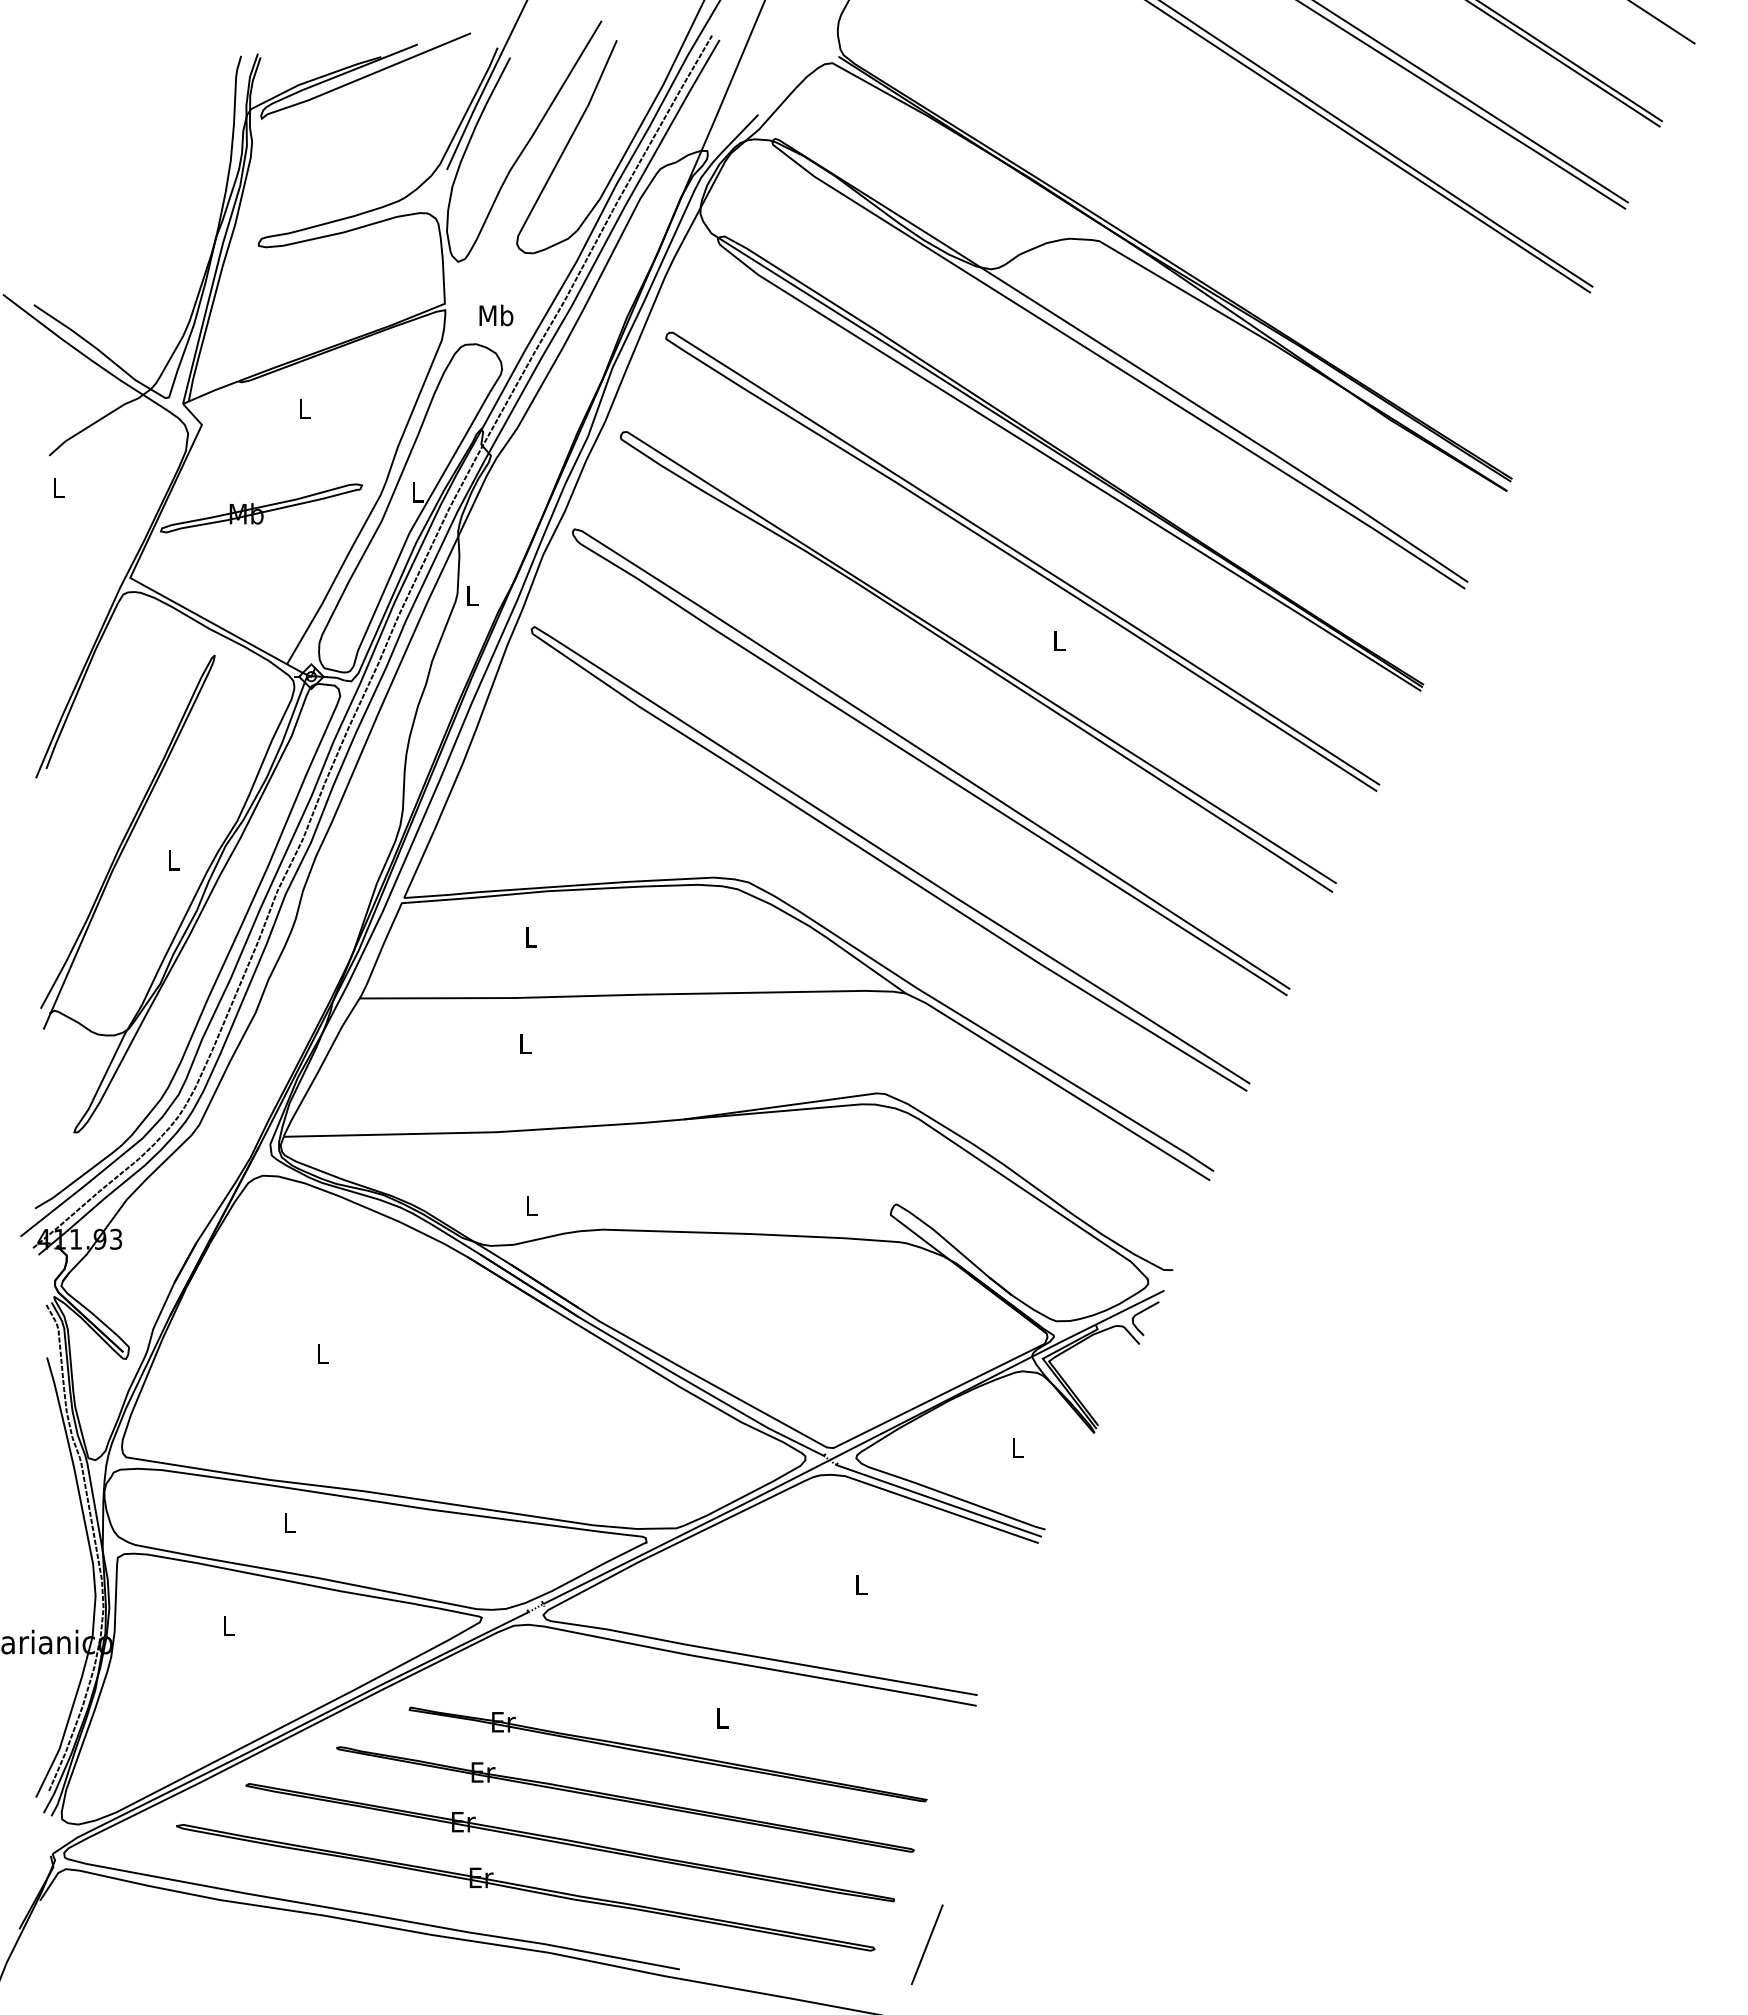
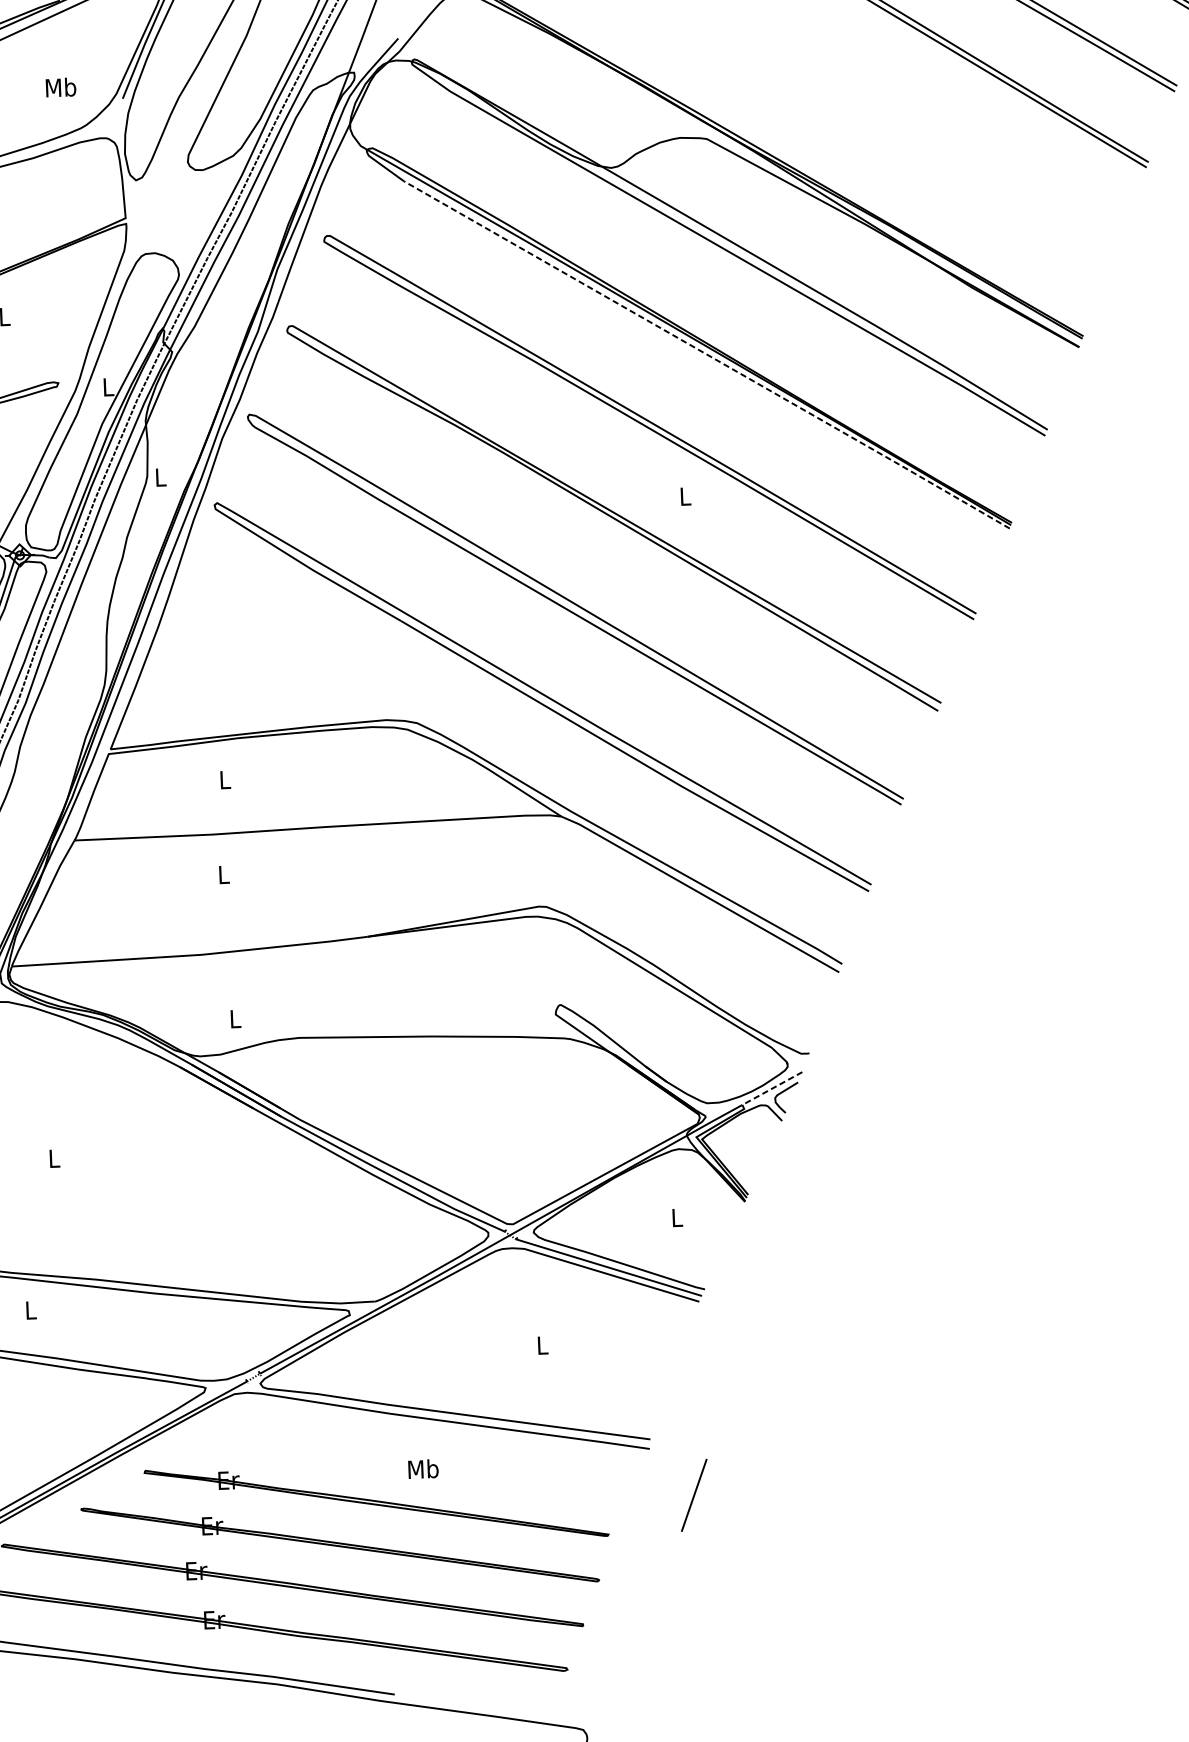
text: (496, 315) -> (61, 87), moved
line: (1090, 482) -> (707, 354), solid -> dashed
line: (1129, 1307) -> (771, 1088), solid -> dashed
text: (722, 1717) -> (423, 1468), L -> Mb
line: (926, 1944) -> (693, 1495), moved

